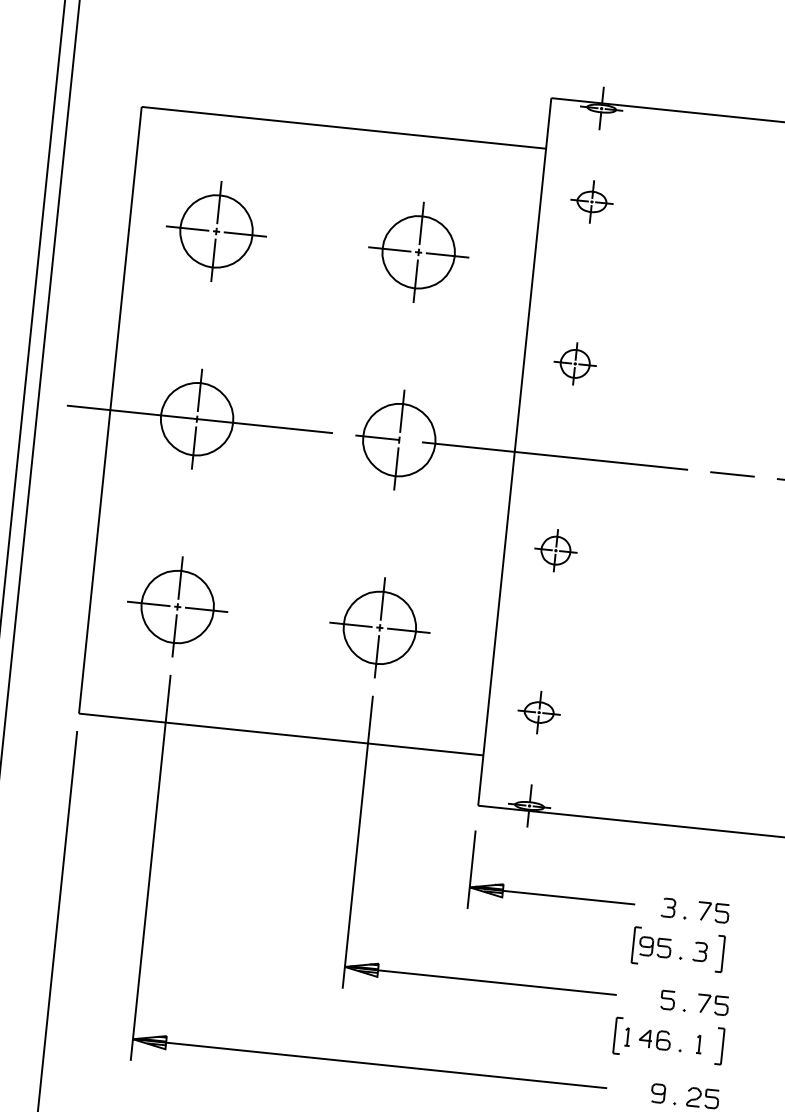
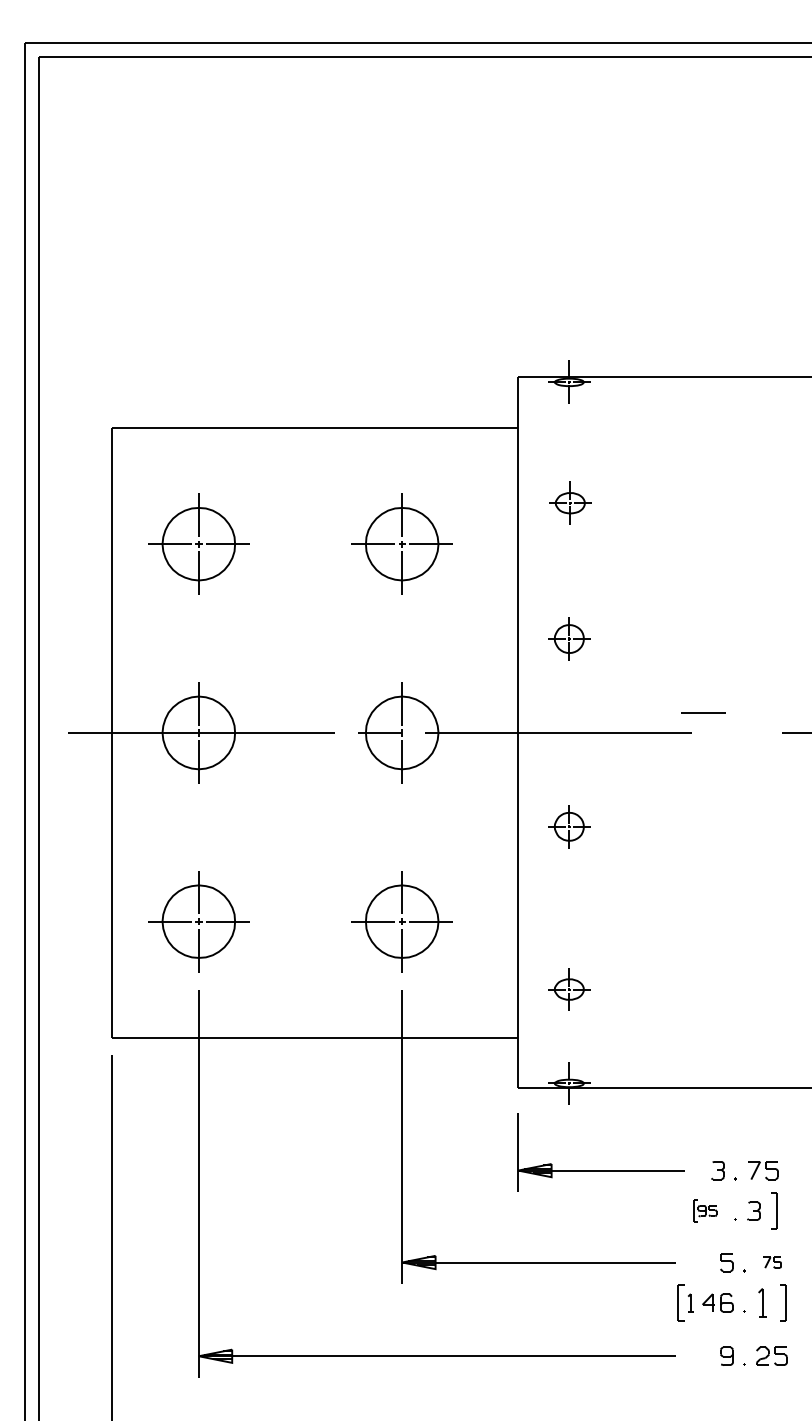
part: (592, 201) -> (570, 502), moved
line: (732, 474) -> (703, 712), moved
part: (651, 946) -> (705, 1210), size x0.6
part: (713, 1004) -> (772, 1262), size x0.6
part: (699, 1043) -> (762, 1302), size x1.6

